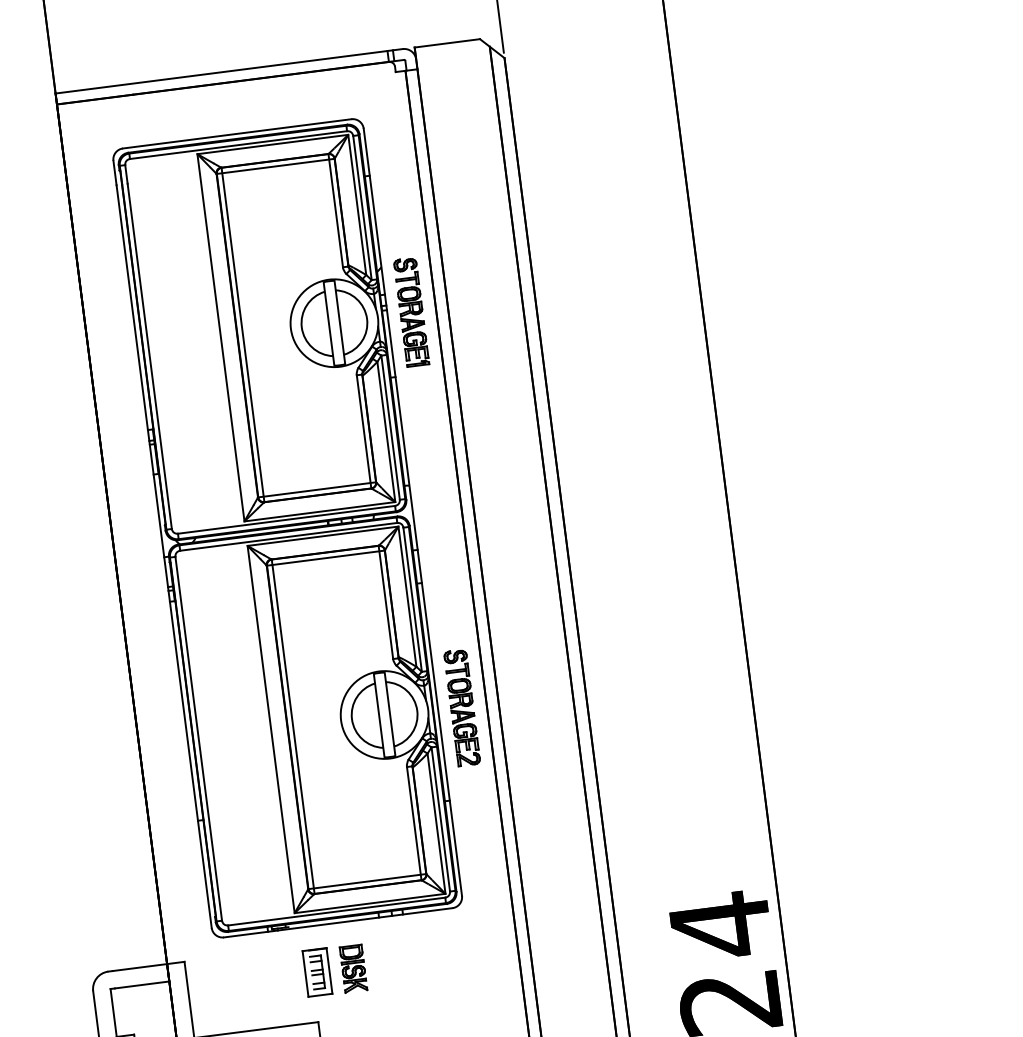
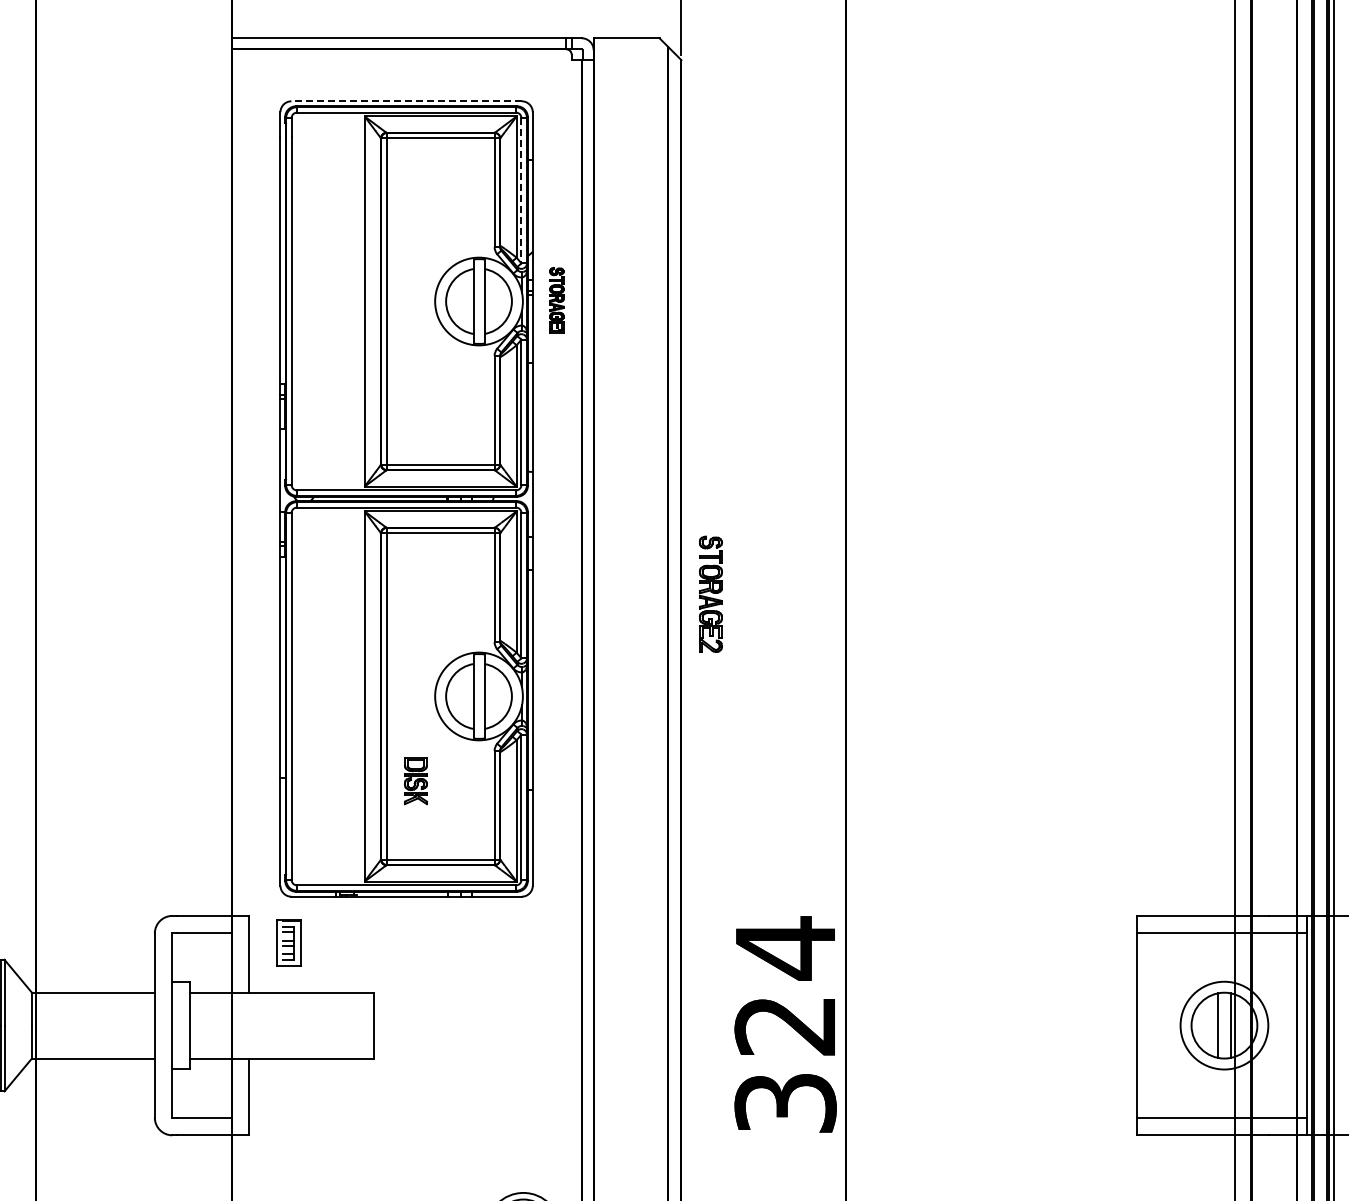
line: (237, 134) -> (406, 101), solid -> dashed
line: (362, 207) -> (521, 190), solid -> dashed
part: (411, 311) -> (556, 299), size x0.6
part: (461, 707) -> (710, 593), moved
part: (353, 969) -> (415, 781), moved
part: (317, 971) -> (288, 942), moved

